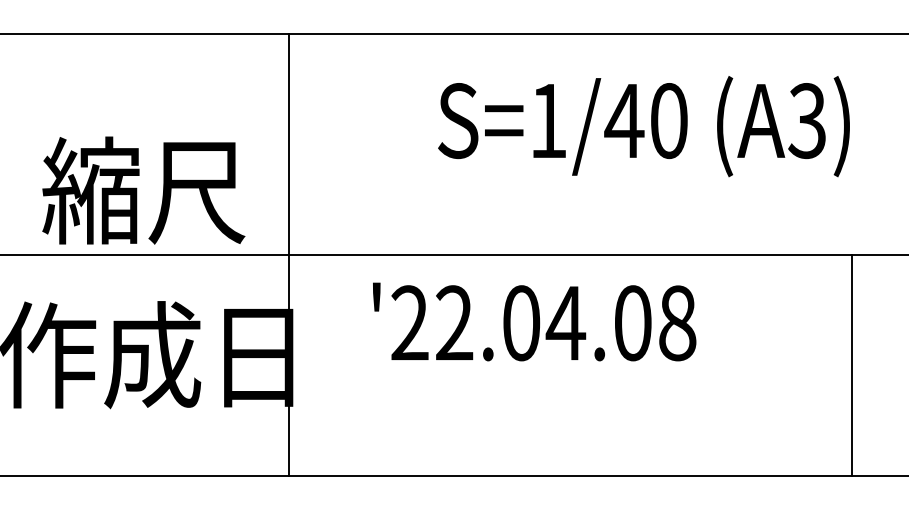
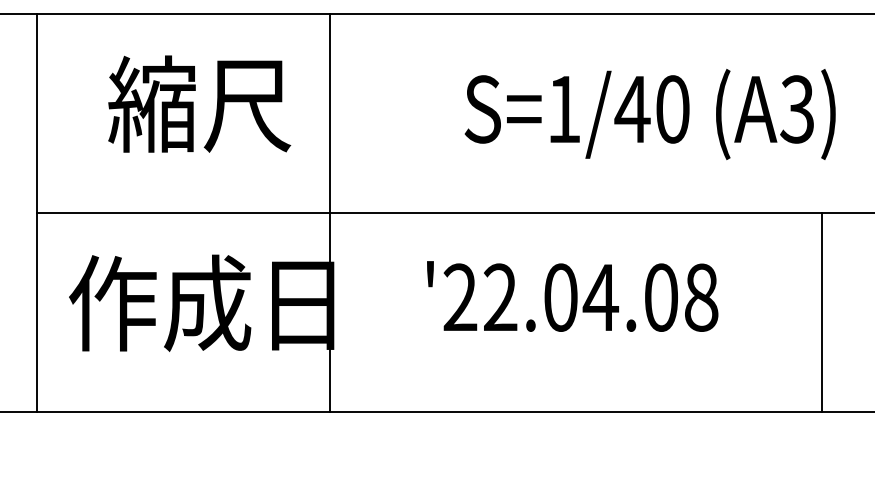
text: (643, 126) -> (649, 114), moved
text: (143, 189) -> (199, 103), moved
text: (534, 321) -> (572, 296), moved
line: (851, 365) -> (822, 312), moved

